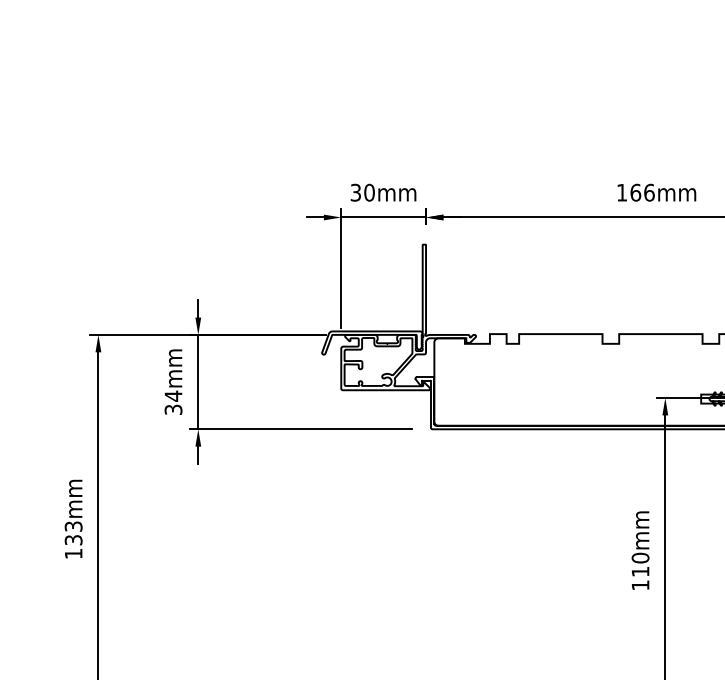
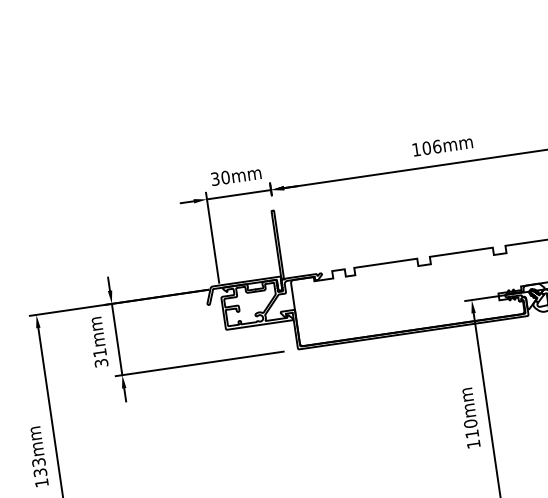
text: (635, 192) -> (426, 148), 166mm -> 106mm
text: (173, 395) -> (99, 352), 34mm -> 31mm

